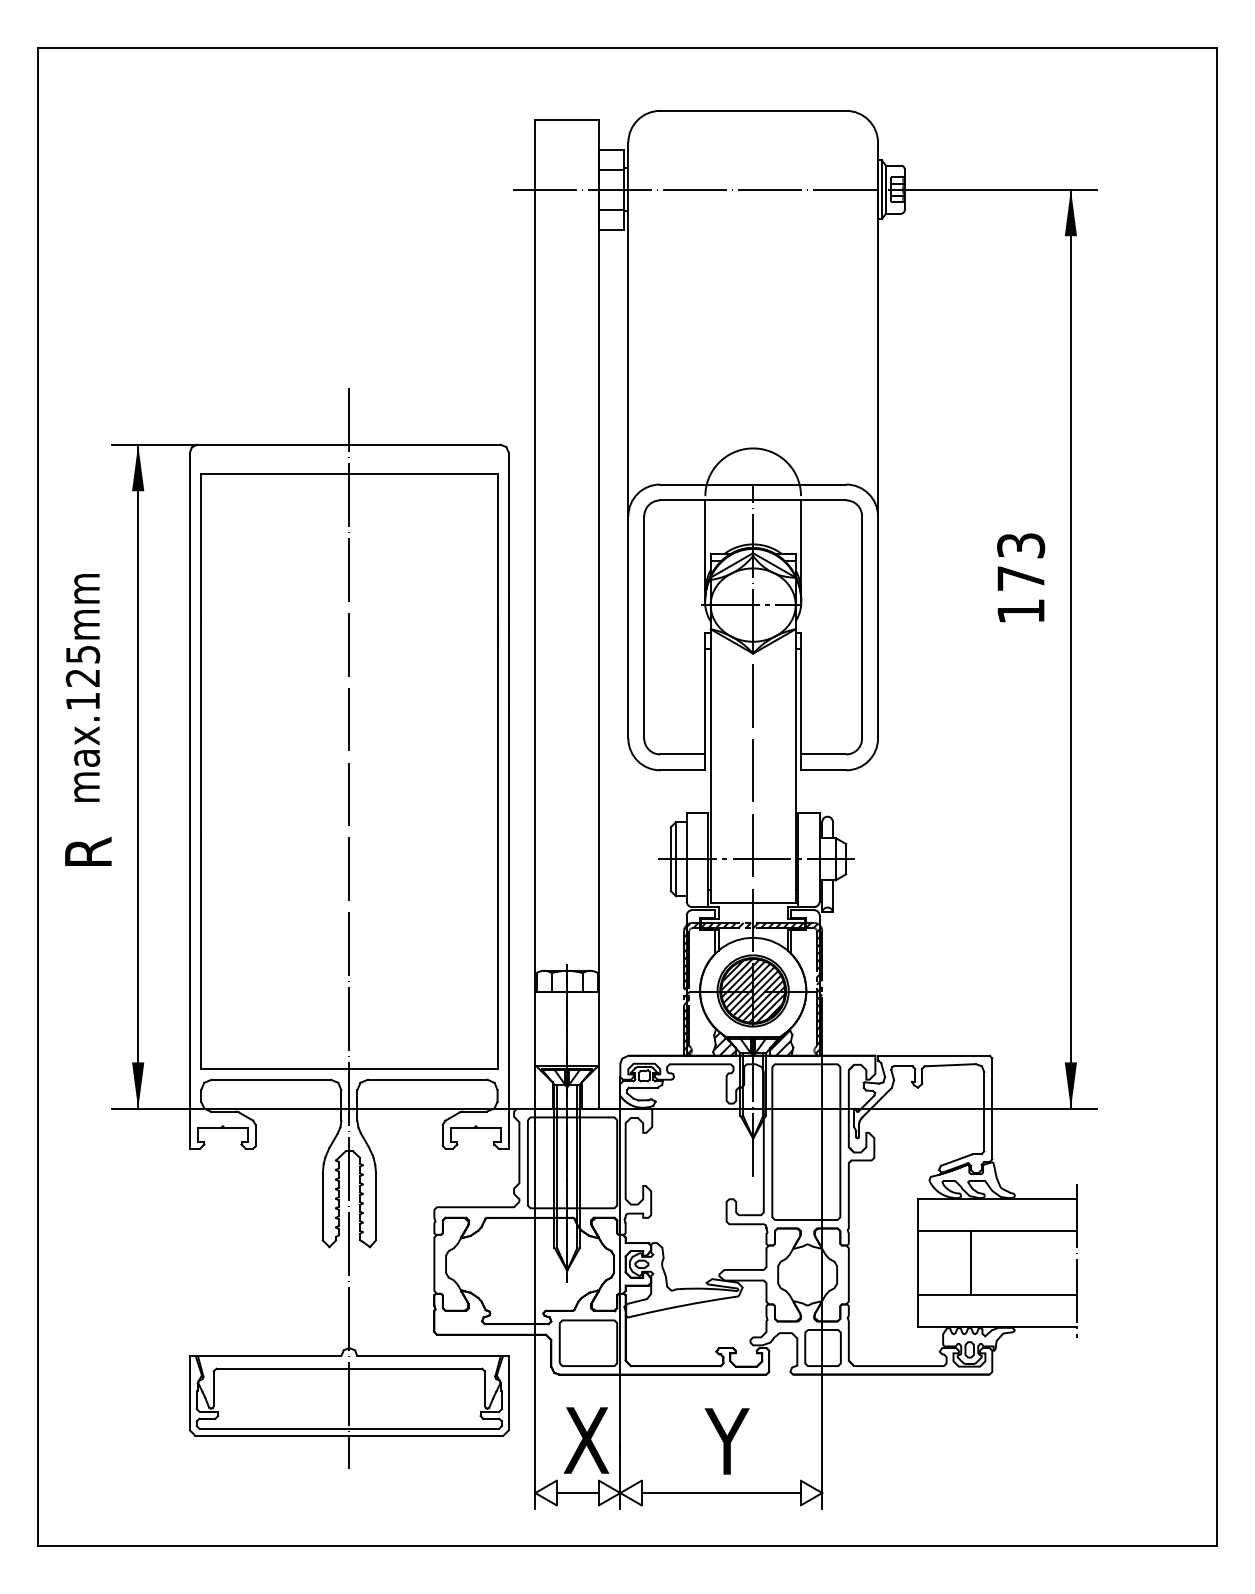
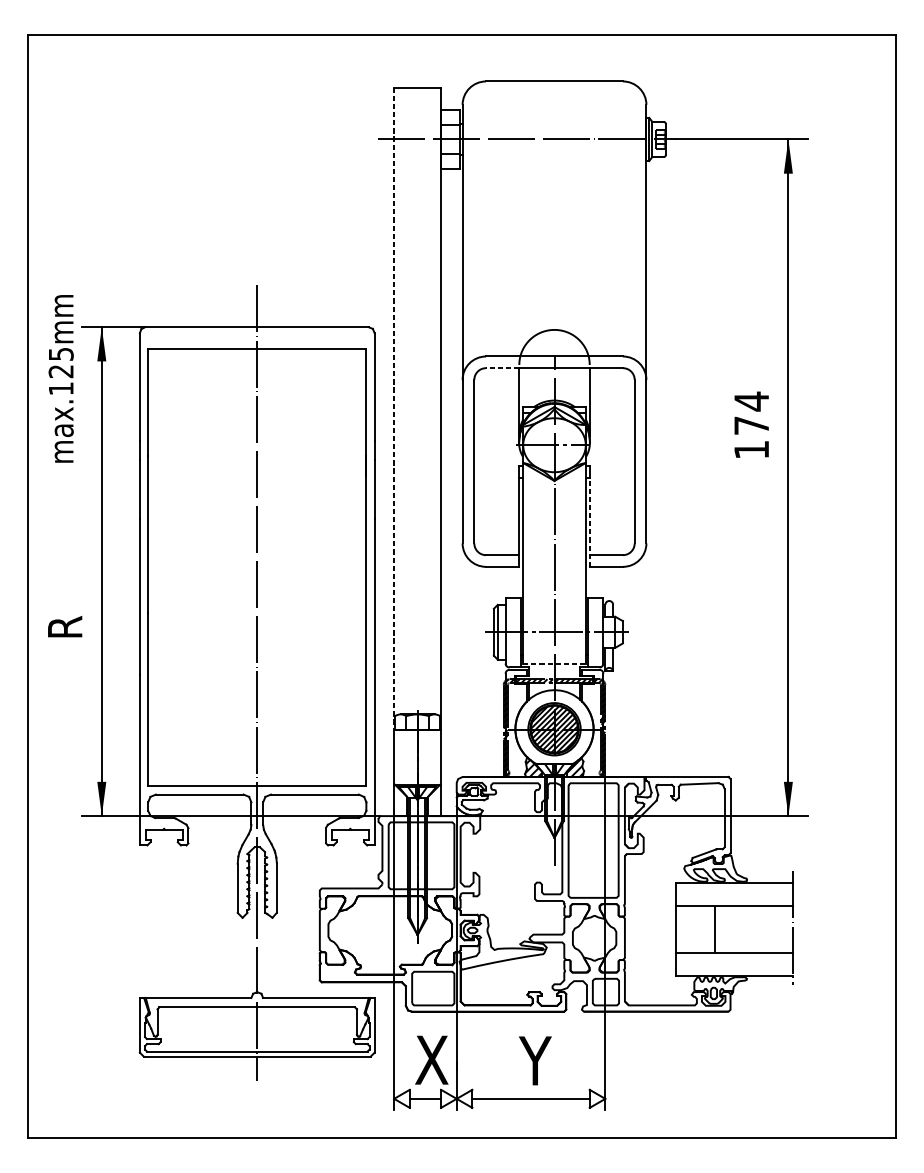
line: (682, 500) -> (502, 368), solid -> dashed
text: (1021, 545) -> (752, 401), 173 -> 174
line: (535, 556) -> (394, 409), solid -> dashed
text: (82, 687) -> (60, 378), moved
line: (801, 709) -> (590, 522), solid -> dashed
line: (753, 902) -> (554, 664), solid -> dashed

